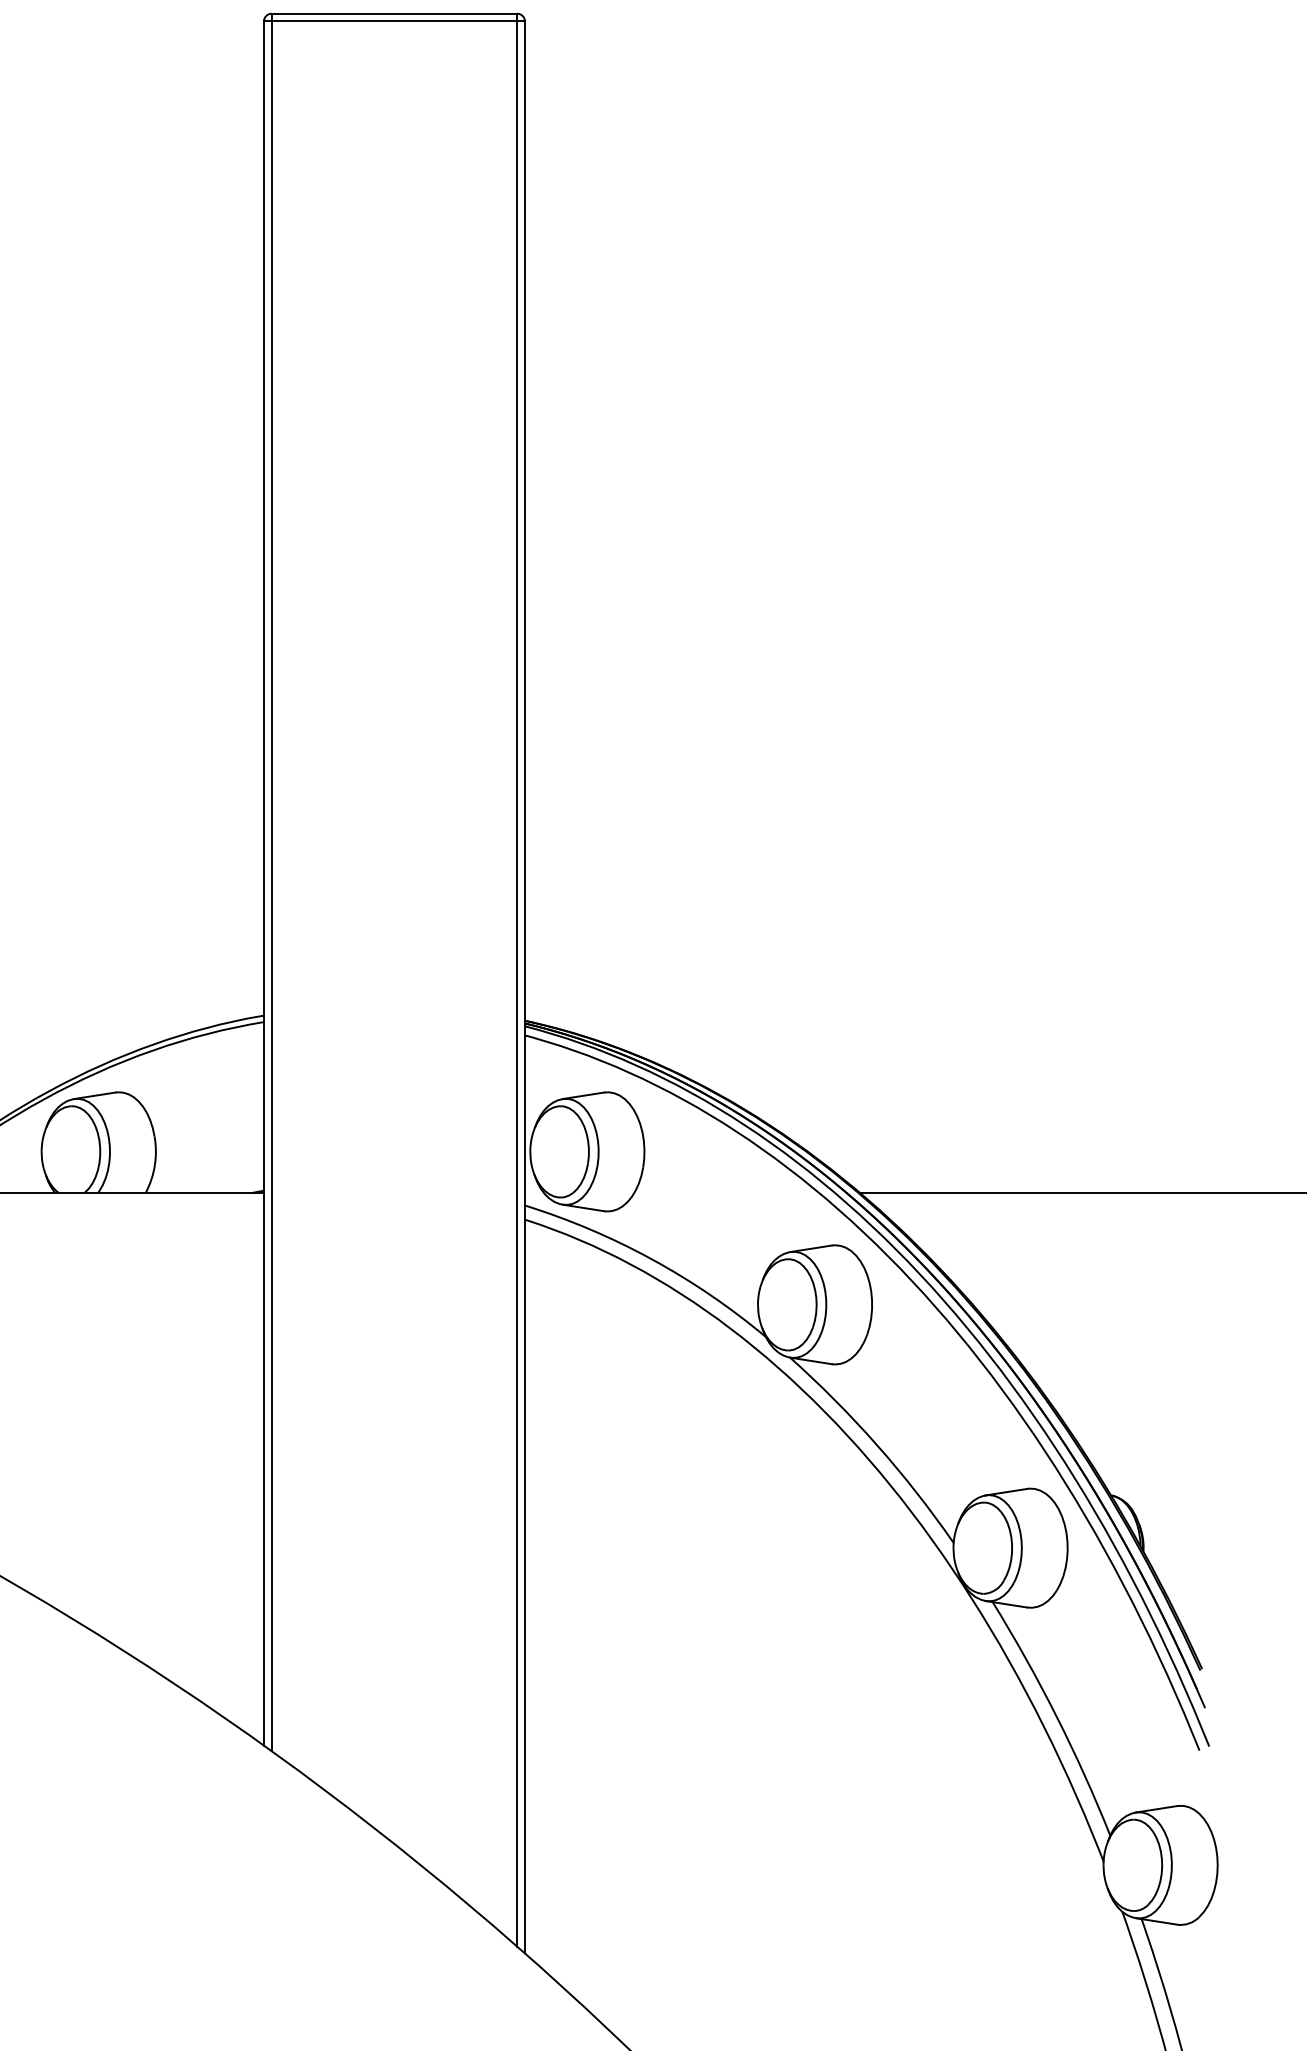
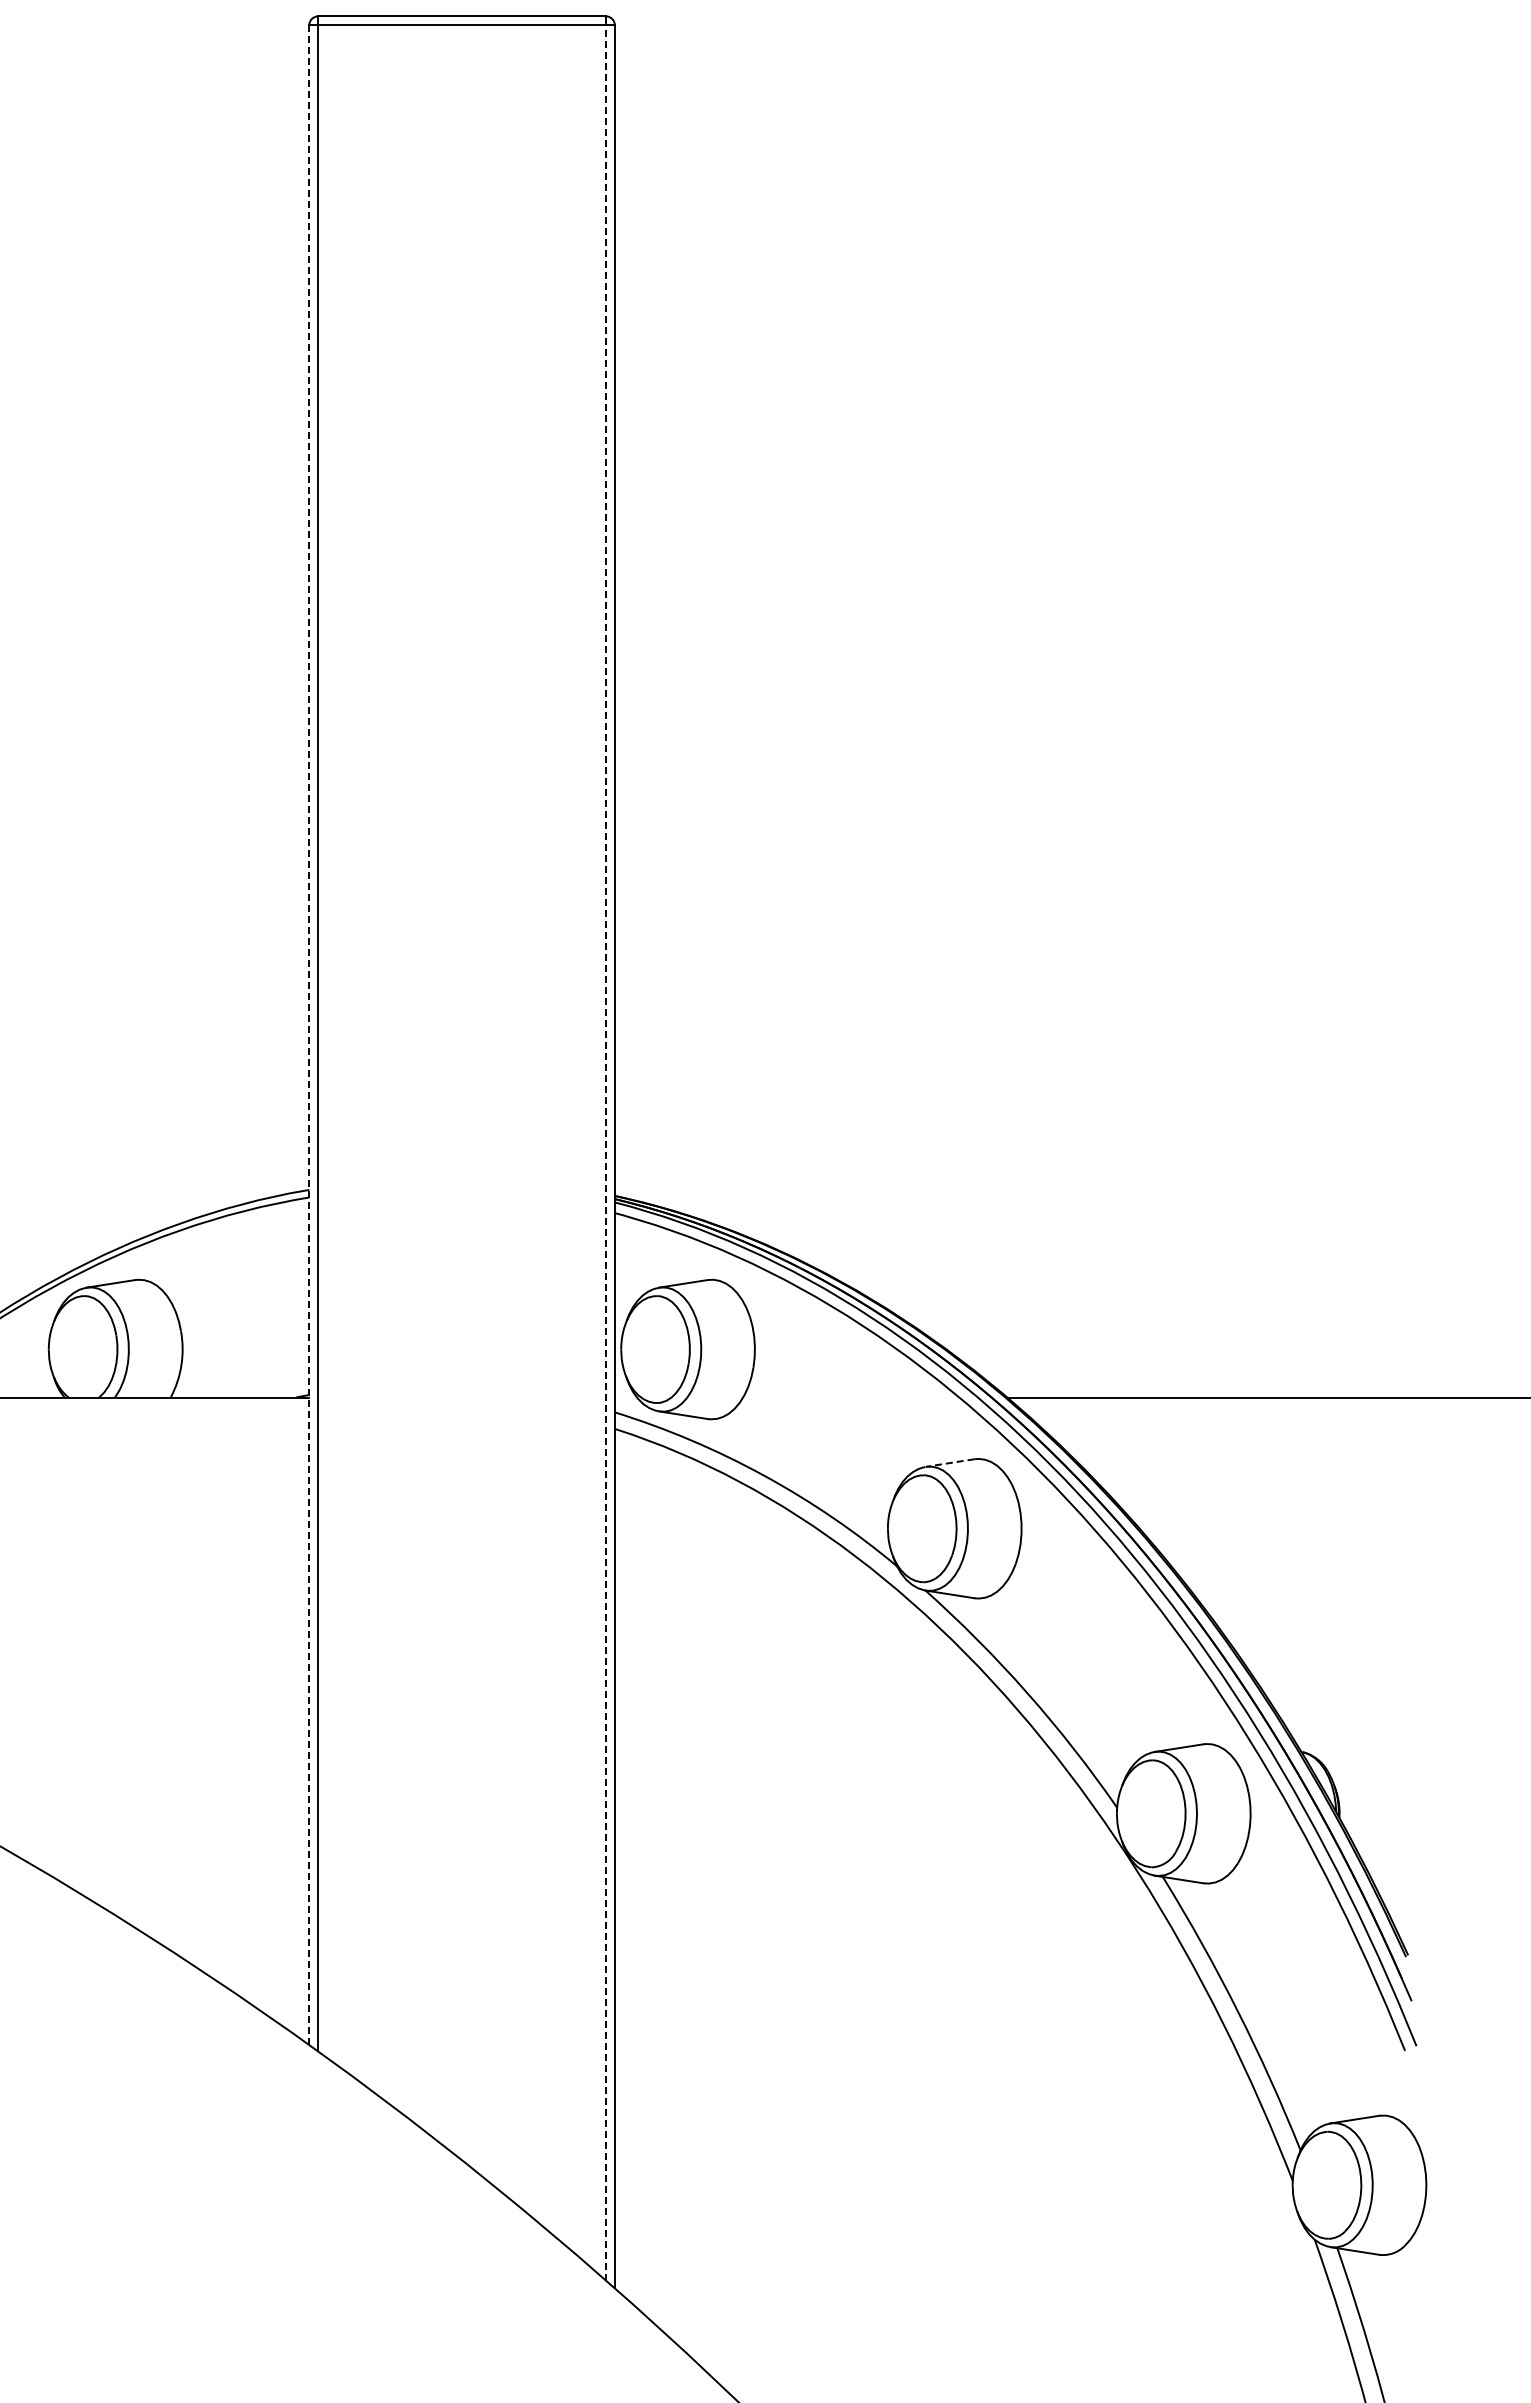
line: (264, 882) -> (309, 1034), solid -> dashed
line: (517, 983) -> (606, 1152), solid -> dashed
line: (811, 1249) -> (950, 1463), solid -> dashed

